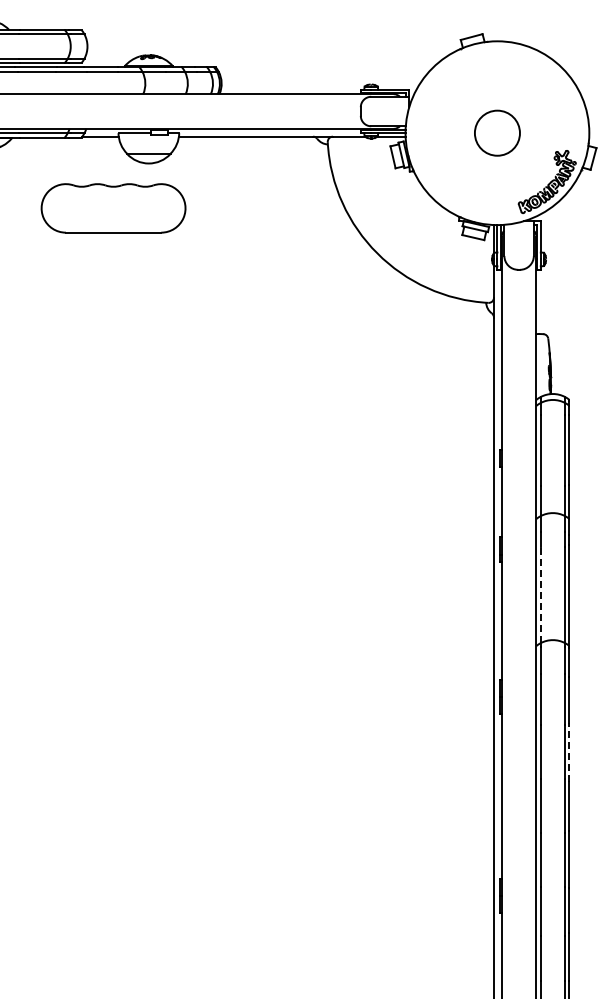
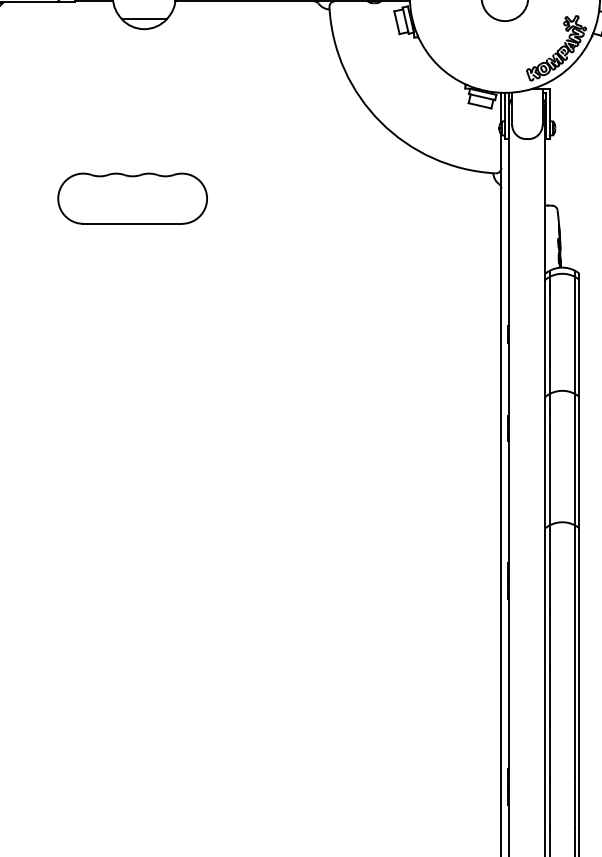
part: (113, 208) -> (132, 198), moved
line: (540, 594) -> (549, 475), dashed -> solid
line: (569, 751) -> (579, 637), dashed -> solid

